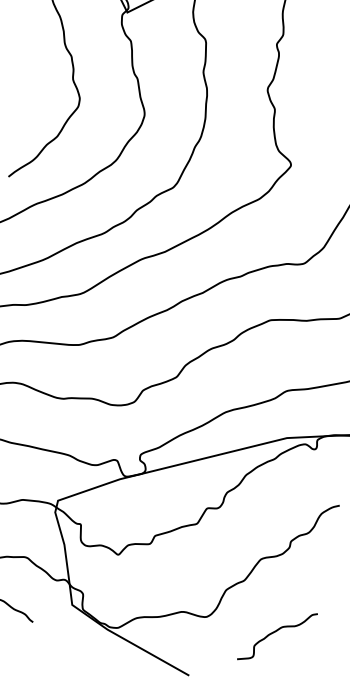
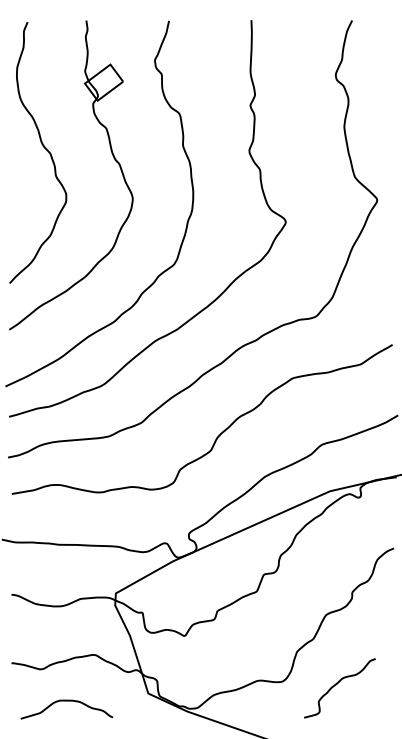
curve: (274, 633) -> (336, 685), moved

